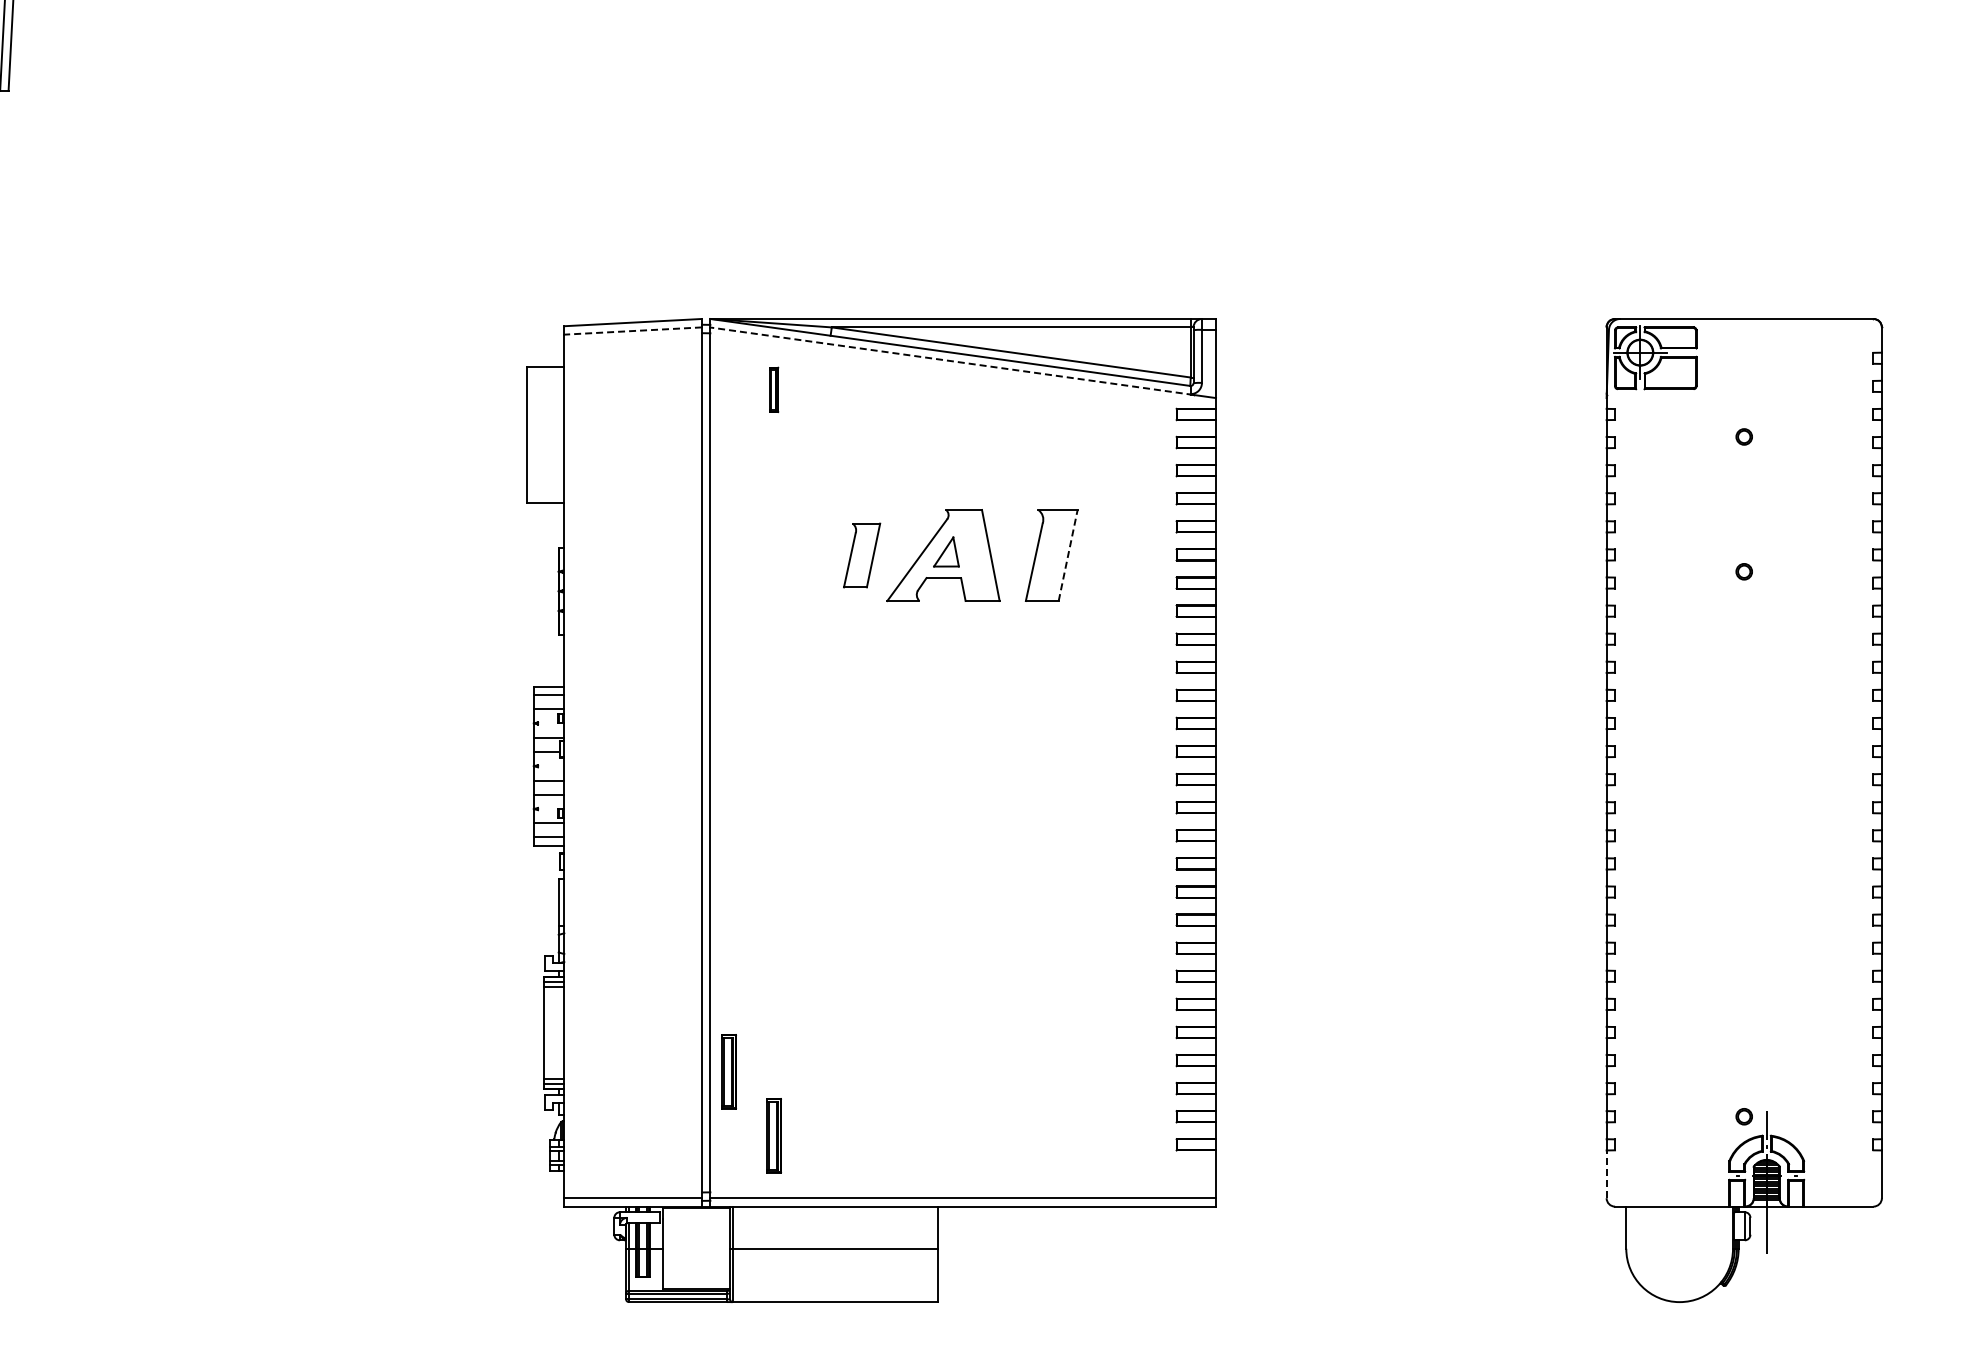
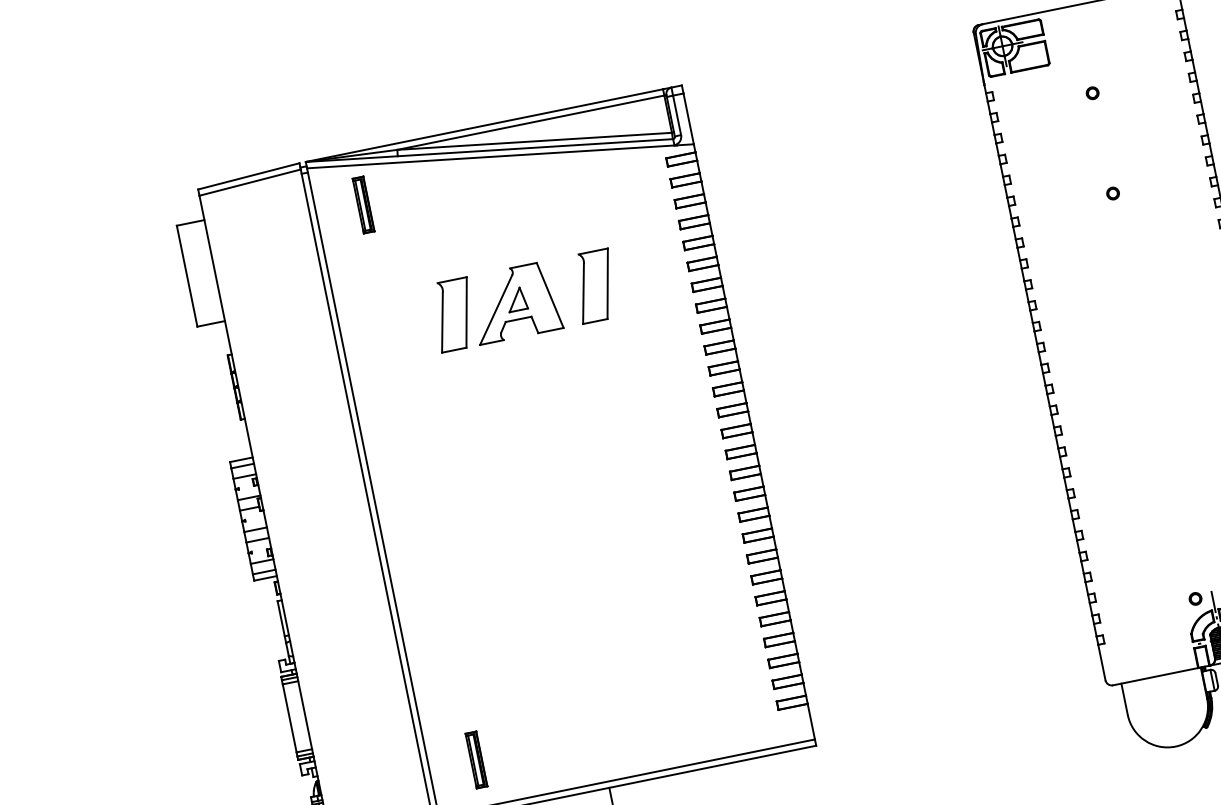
line: (633, 331) -> (250, 182), dashed -> solid
line: (951, 361) -> (491, 157), dashed -> solid
part: (773, 389) -> (363, 204), size x1.67
part: (861, 555) -> (453, 315), size x1.43
line: (1068, 555) -> (607, 283), dashed -> solid
part: (728, 1071) -> (433, 719), removed
line: (1606, 1174) -> (1101, 662), dashed -> solid

